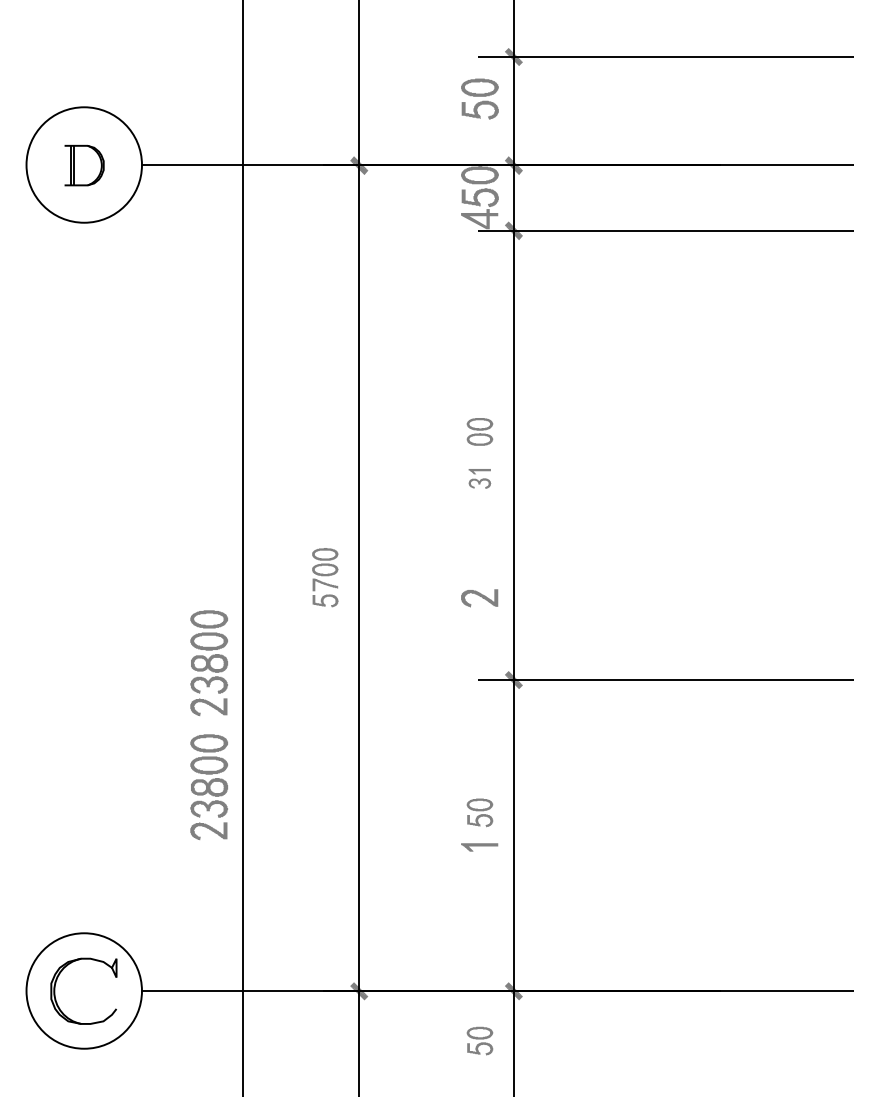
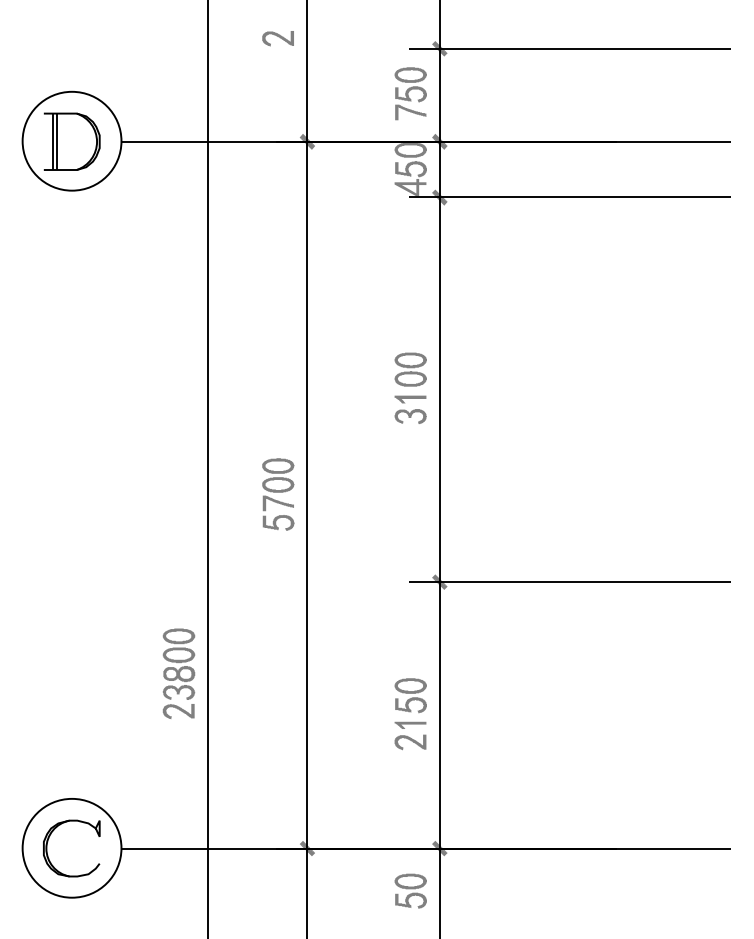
fill: (324, 45) -> (277, 38), added
fill: (479, 131) -> (410, 112), added
part: (84, 165) -> (72, 141), size x1.67
part: (479, 431) -> (410, 369), size x1.43
part: (479, 478) -> (410, 409), size x1.67
part: (325, 577) -> (278, 494), size x1.43
part: (479, 598) -> (410, 742), moved
part: (208, 662) -> (178, 567), removed
part: (479, 812) -> (410, 695), size x1.43
part: (479, 1040) -> (410, 890), size x1.43

